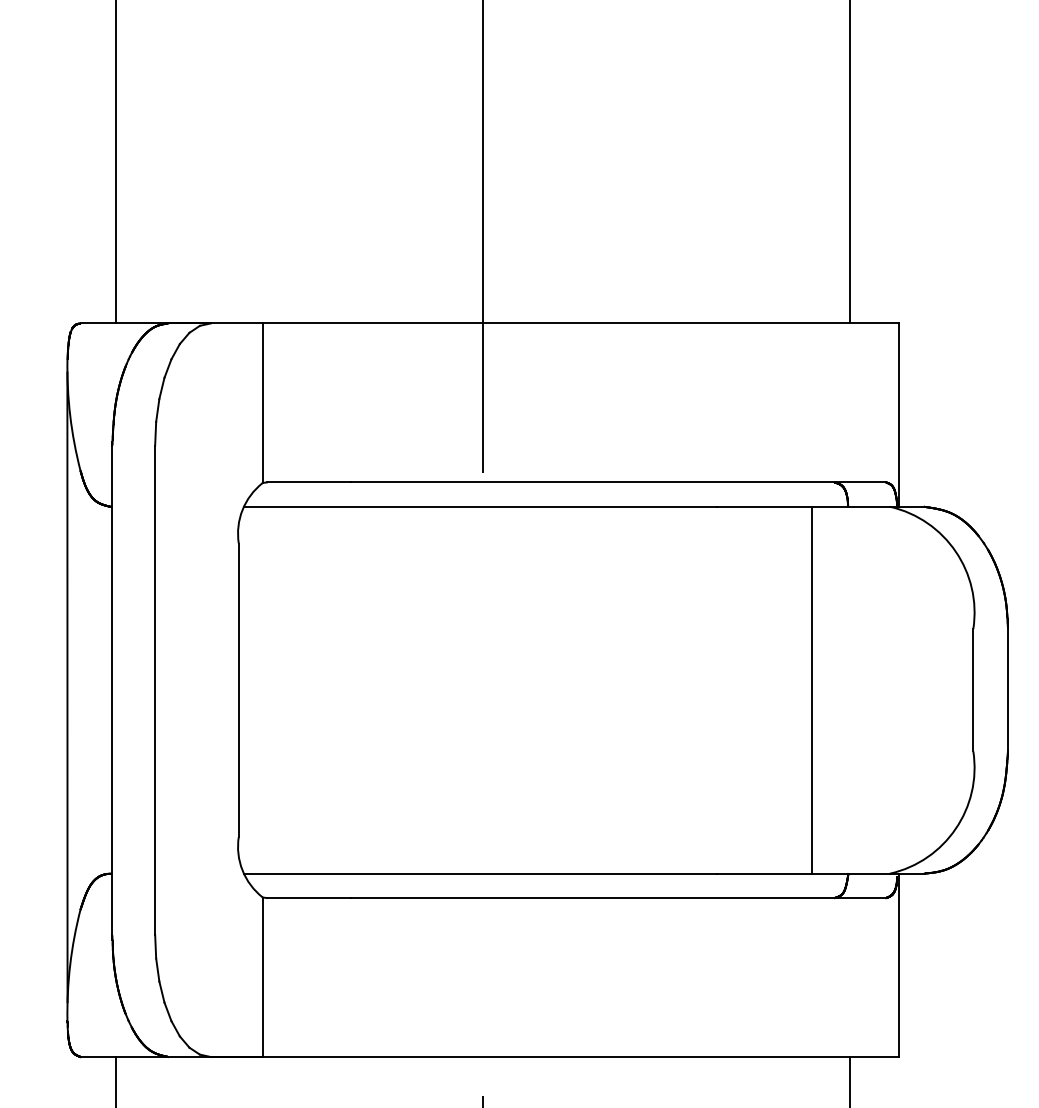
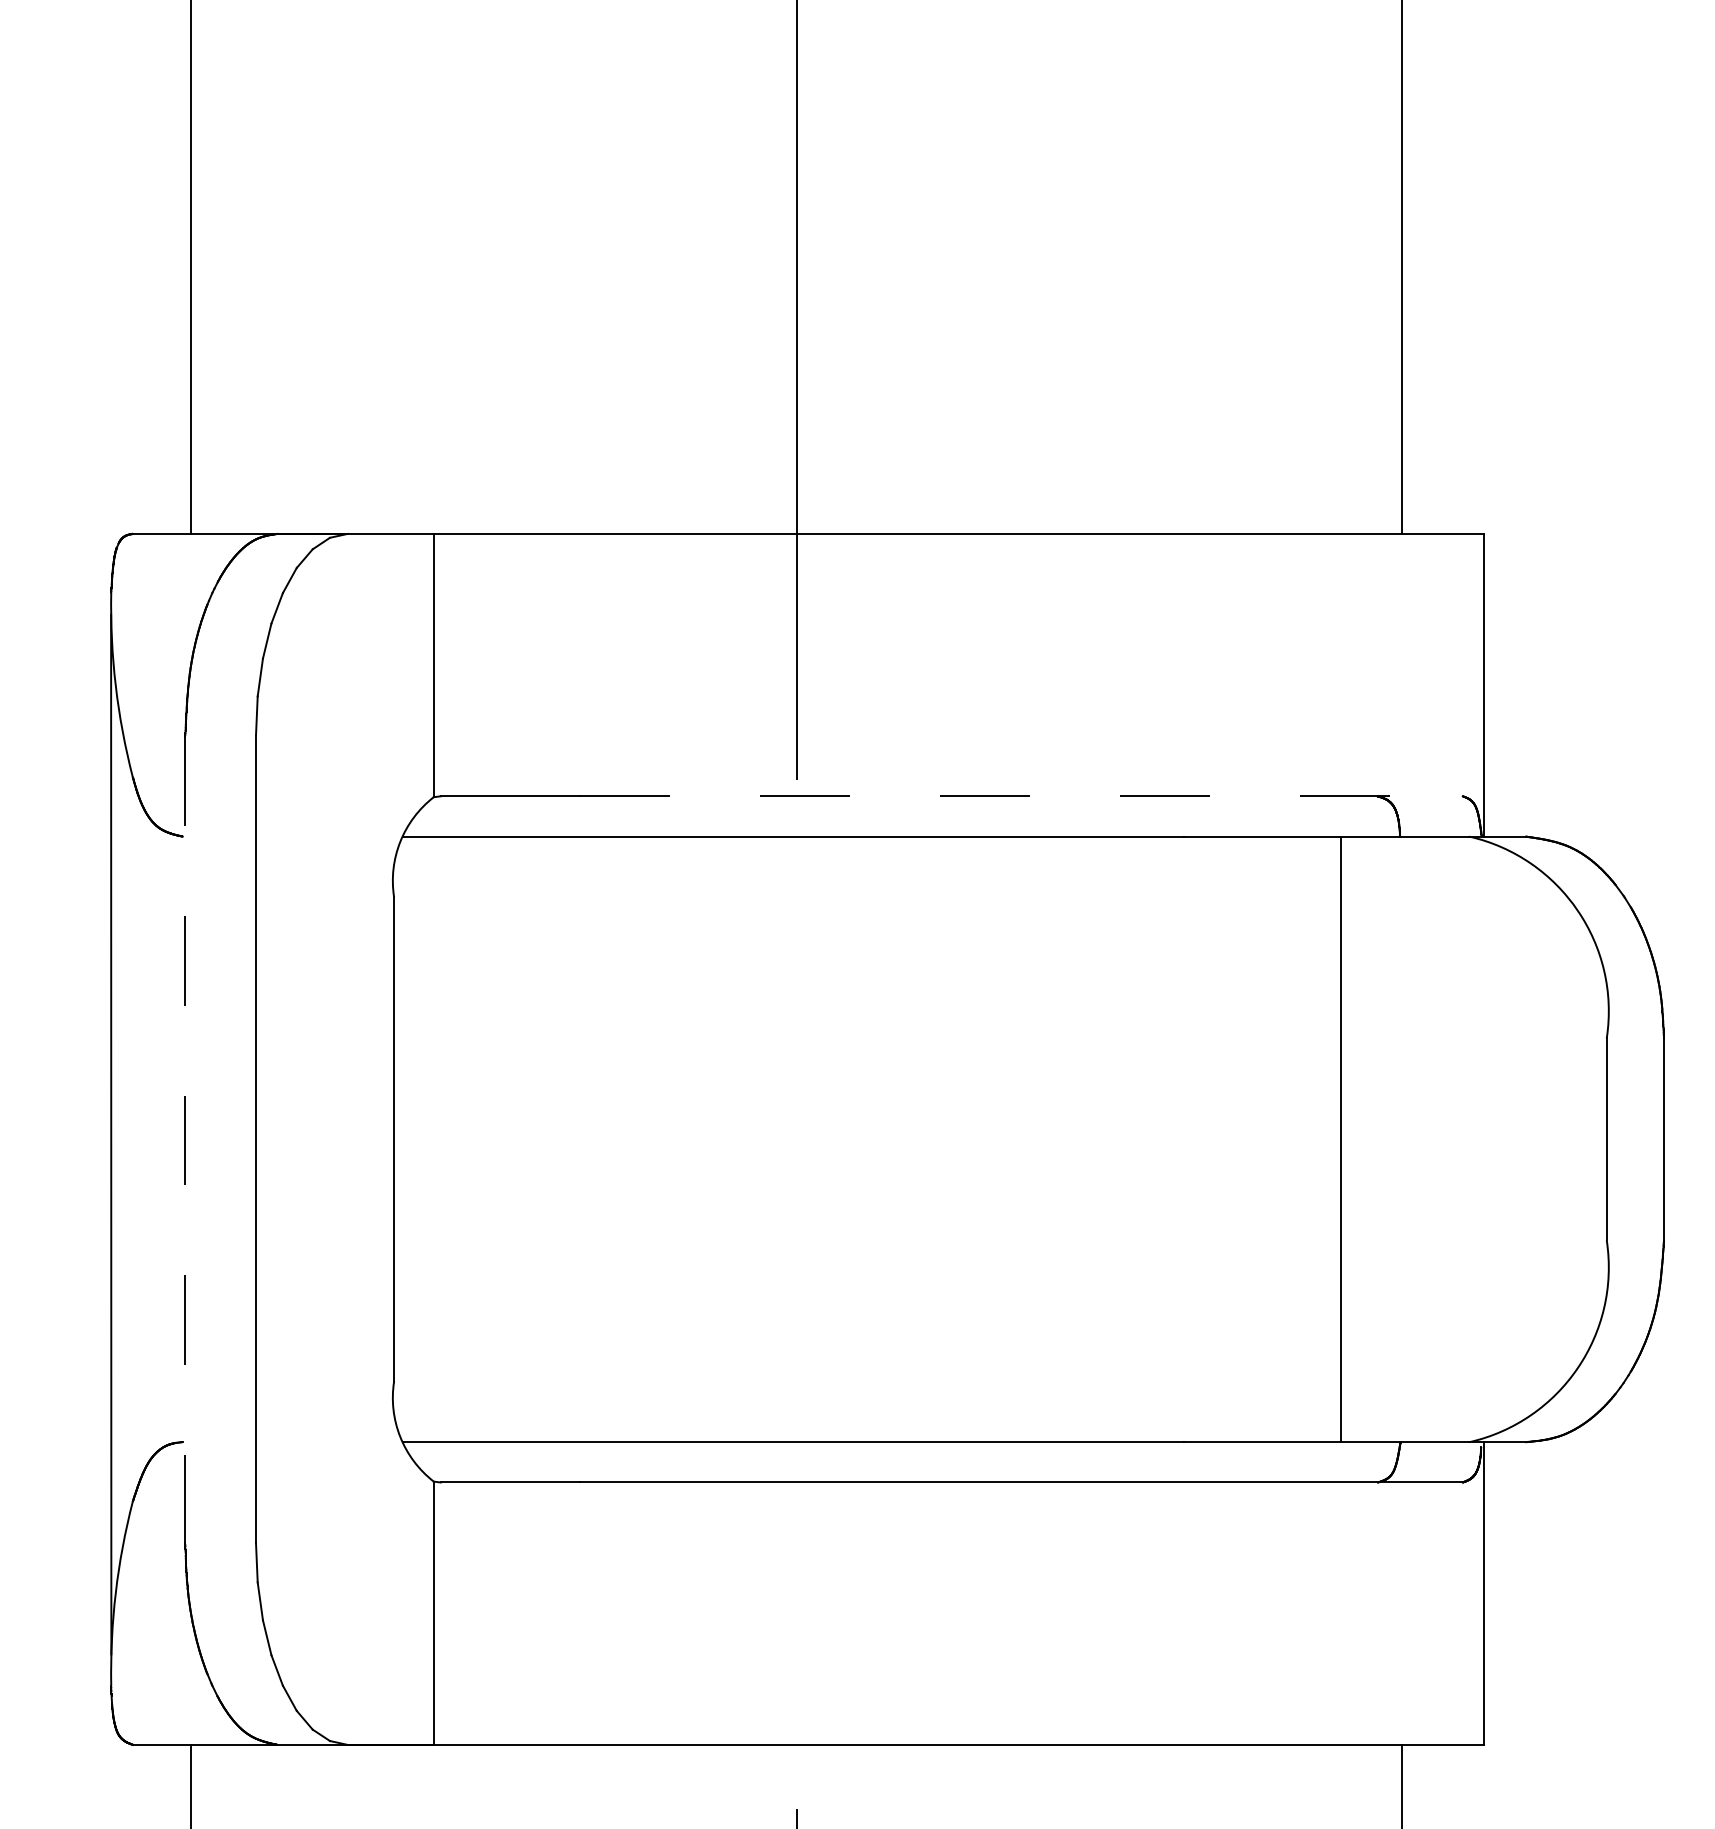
line: (619, 482) -> (1022, 796), solid -> dashed
line: (112, 690) -> (185, 1139), solid -> dashed

